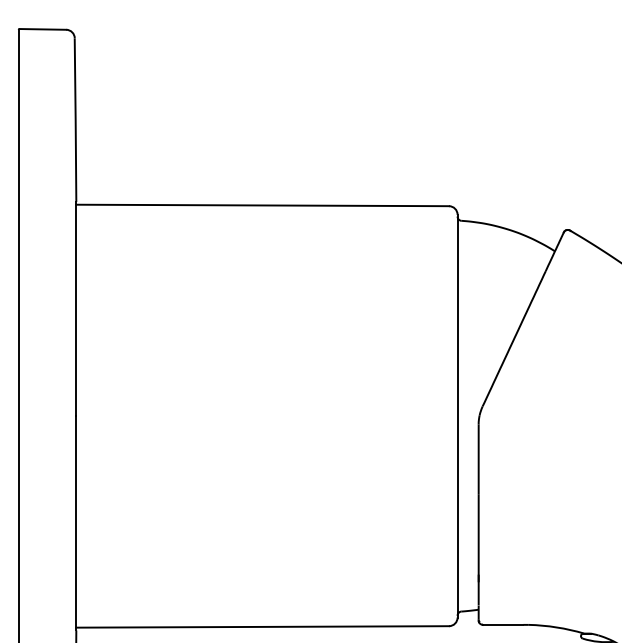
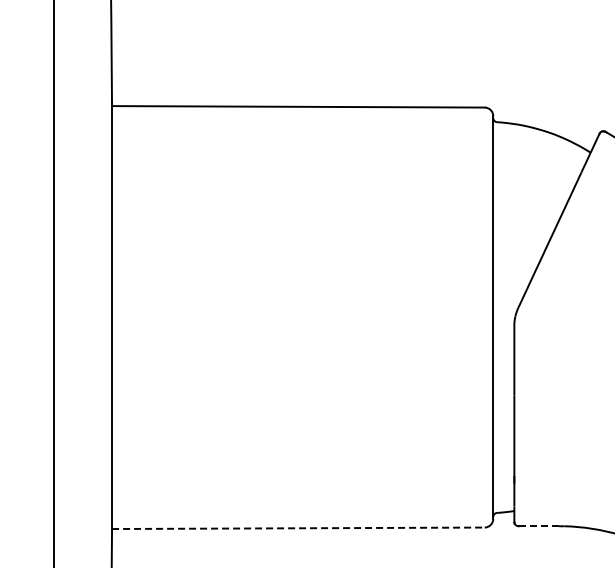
line: (503, 624) -> (539, 525), solid -> dashed
line: (263, 626) -> (299, 527), solid -> dashed

